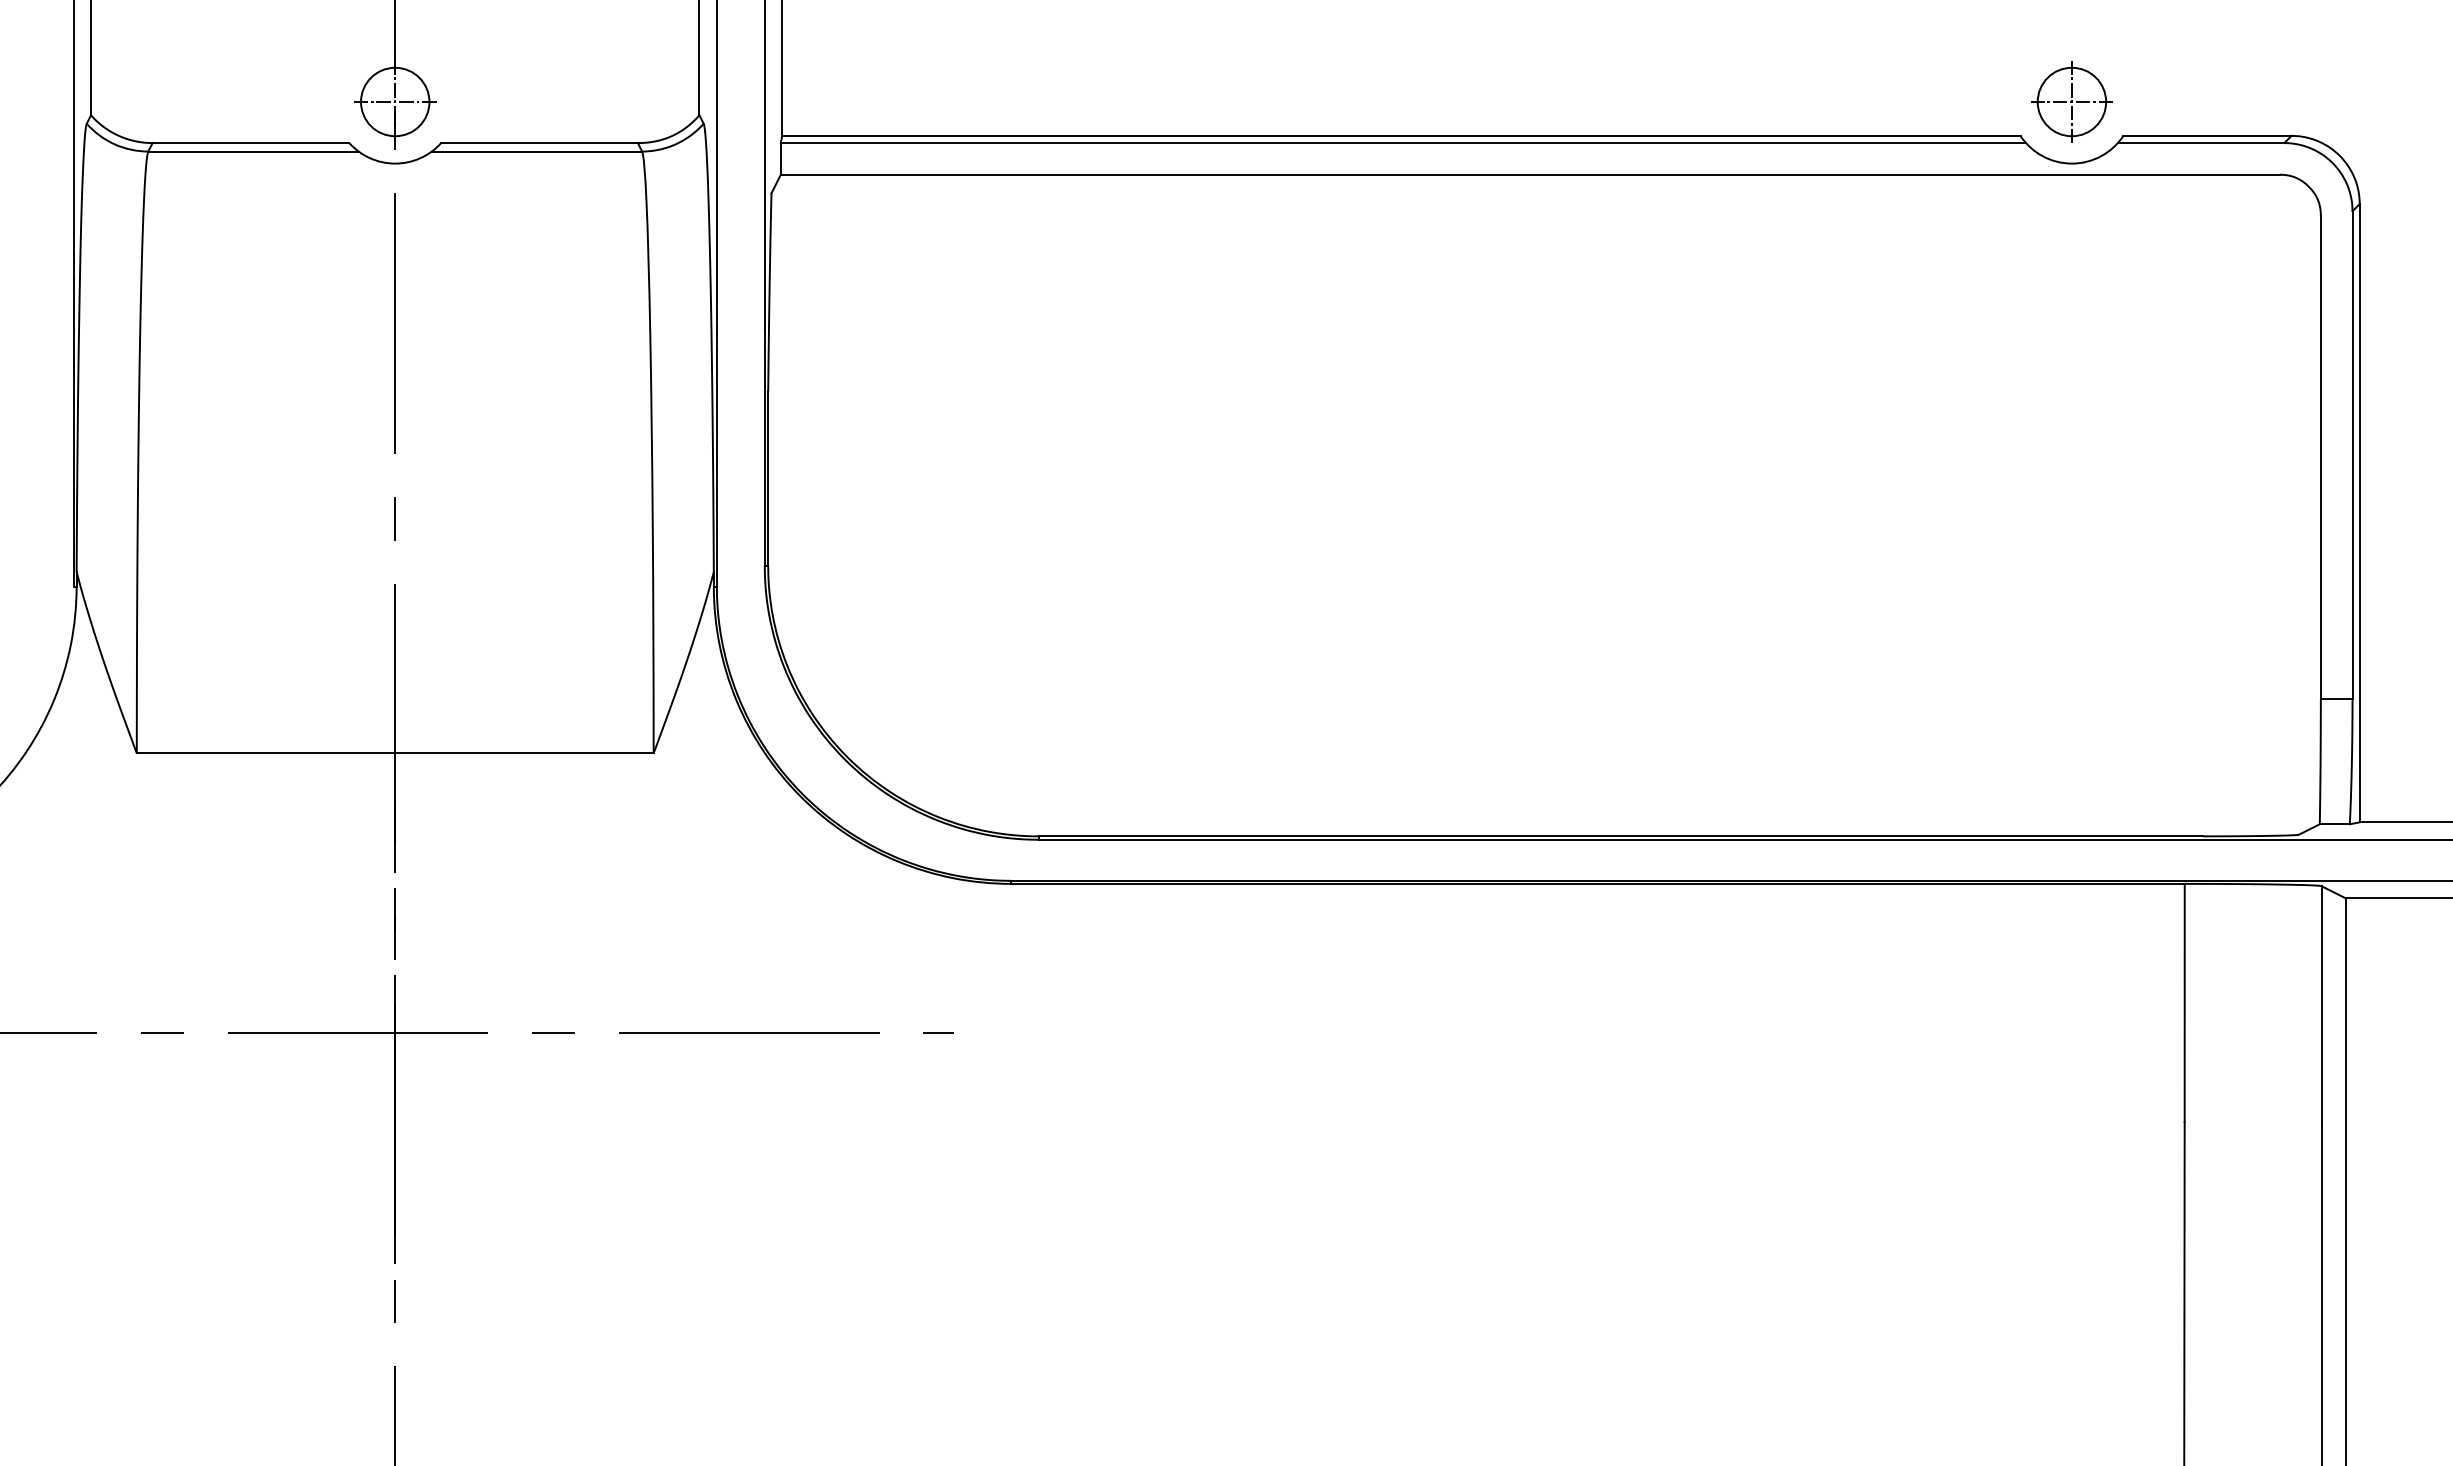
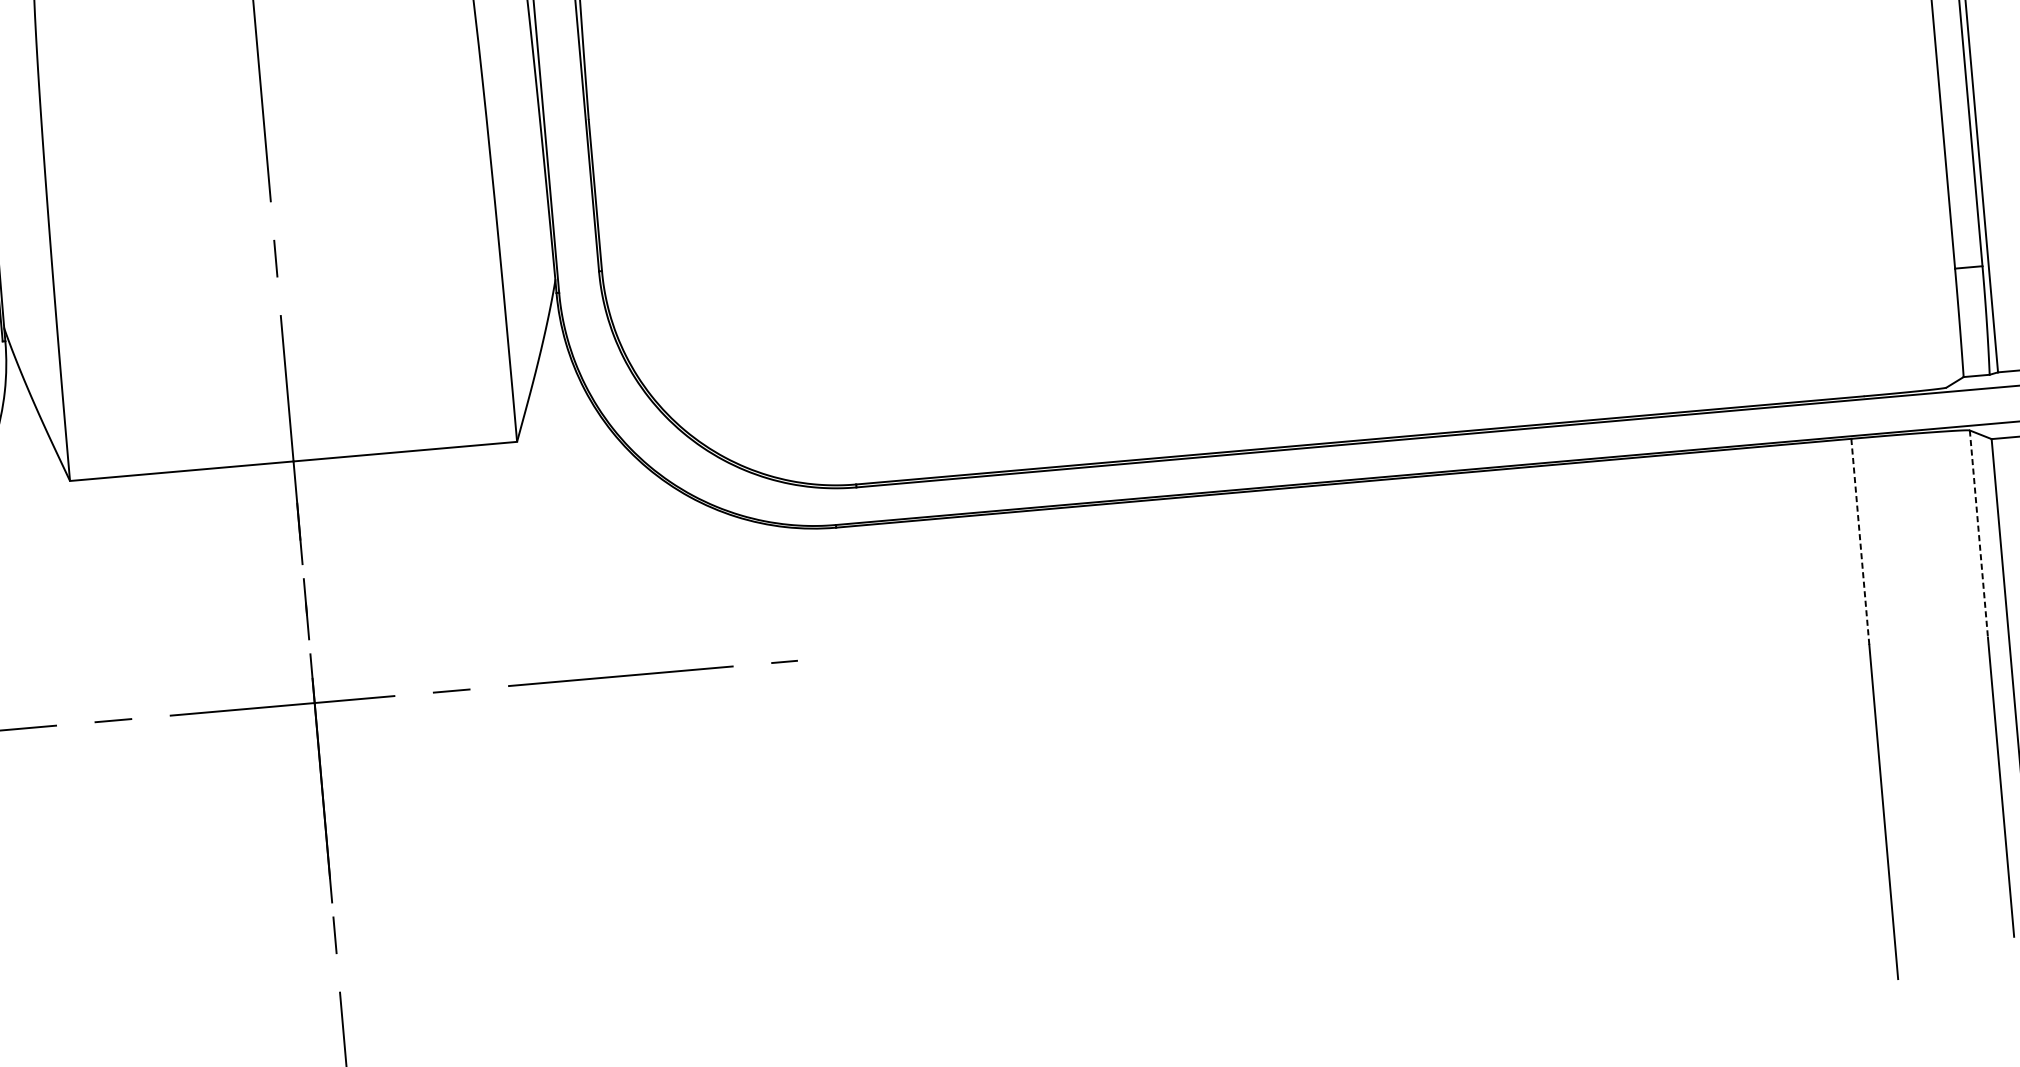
line: (2184, 1002) -> (1860, 541), solid -> dashed
line: (2321, 1005) -> (1978, 533), solid -> dashed

